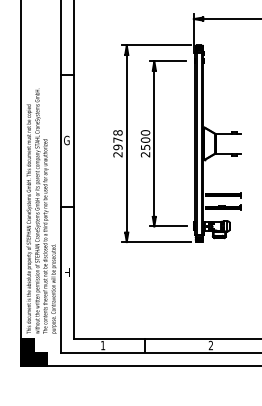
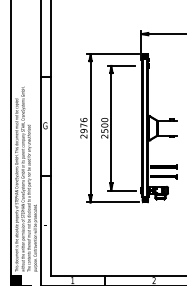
text: (117, 132) -> (83, 119), 2978 -> 2976

